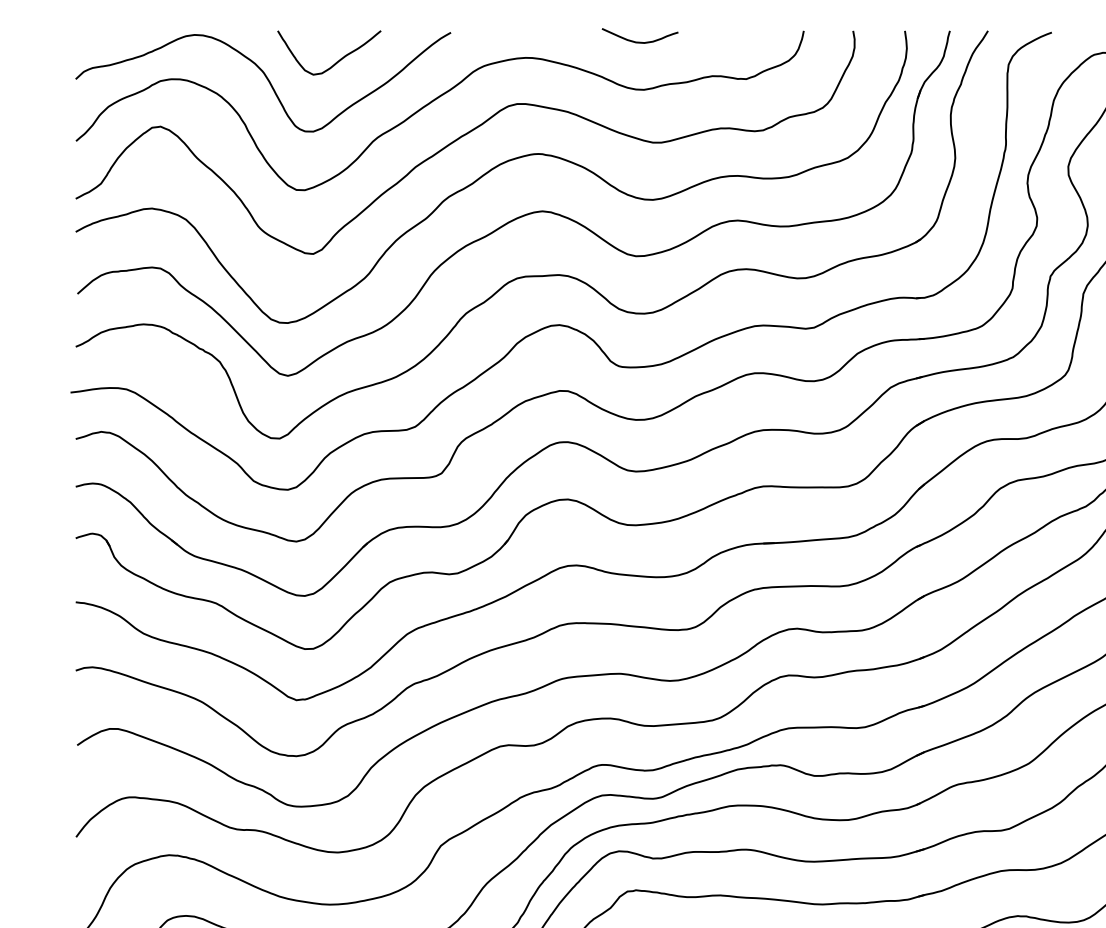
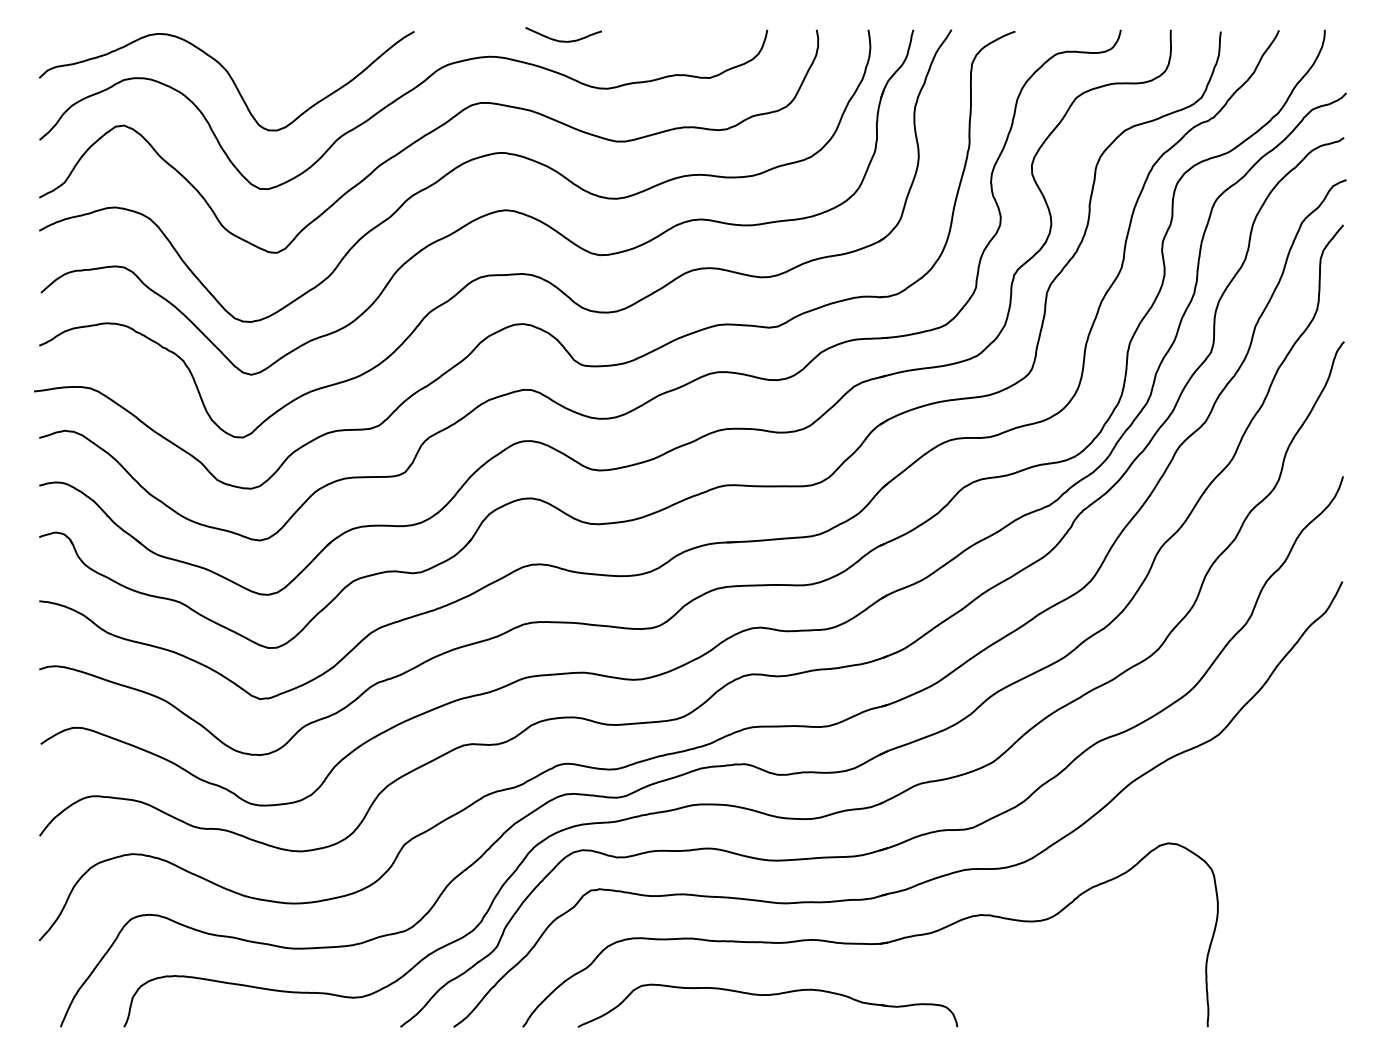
curve: (639, 41) -> (563, 40), moved
curve: (337, 60) -> (301, 59), removed

